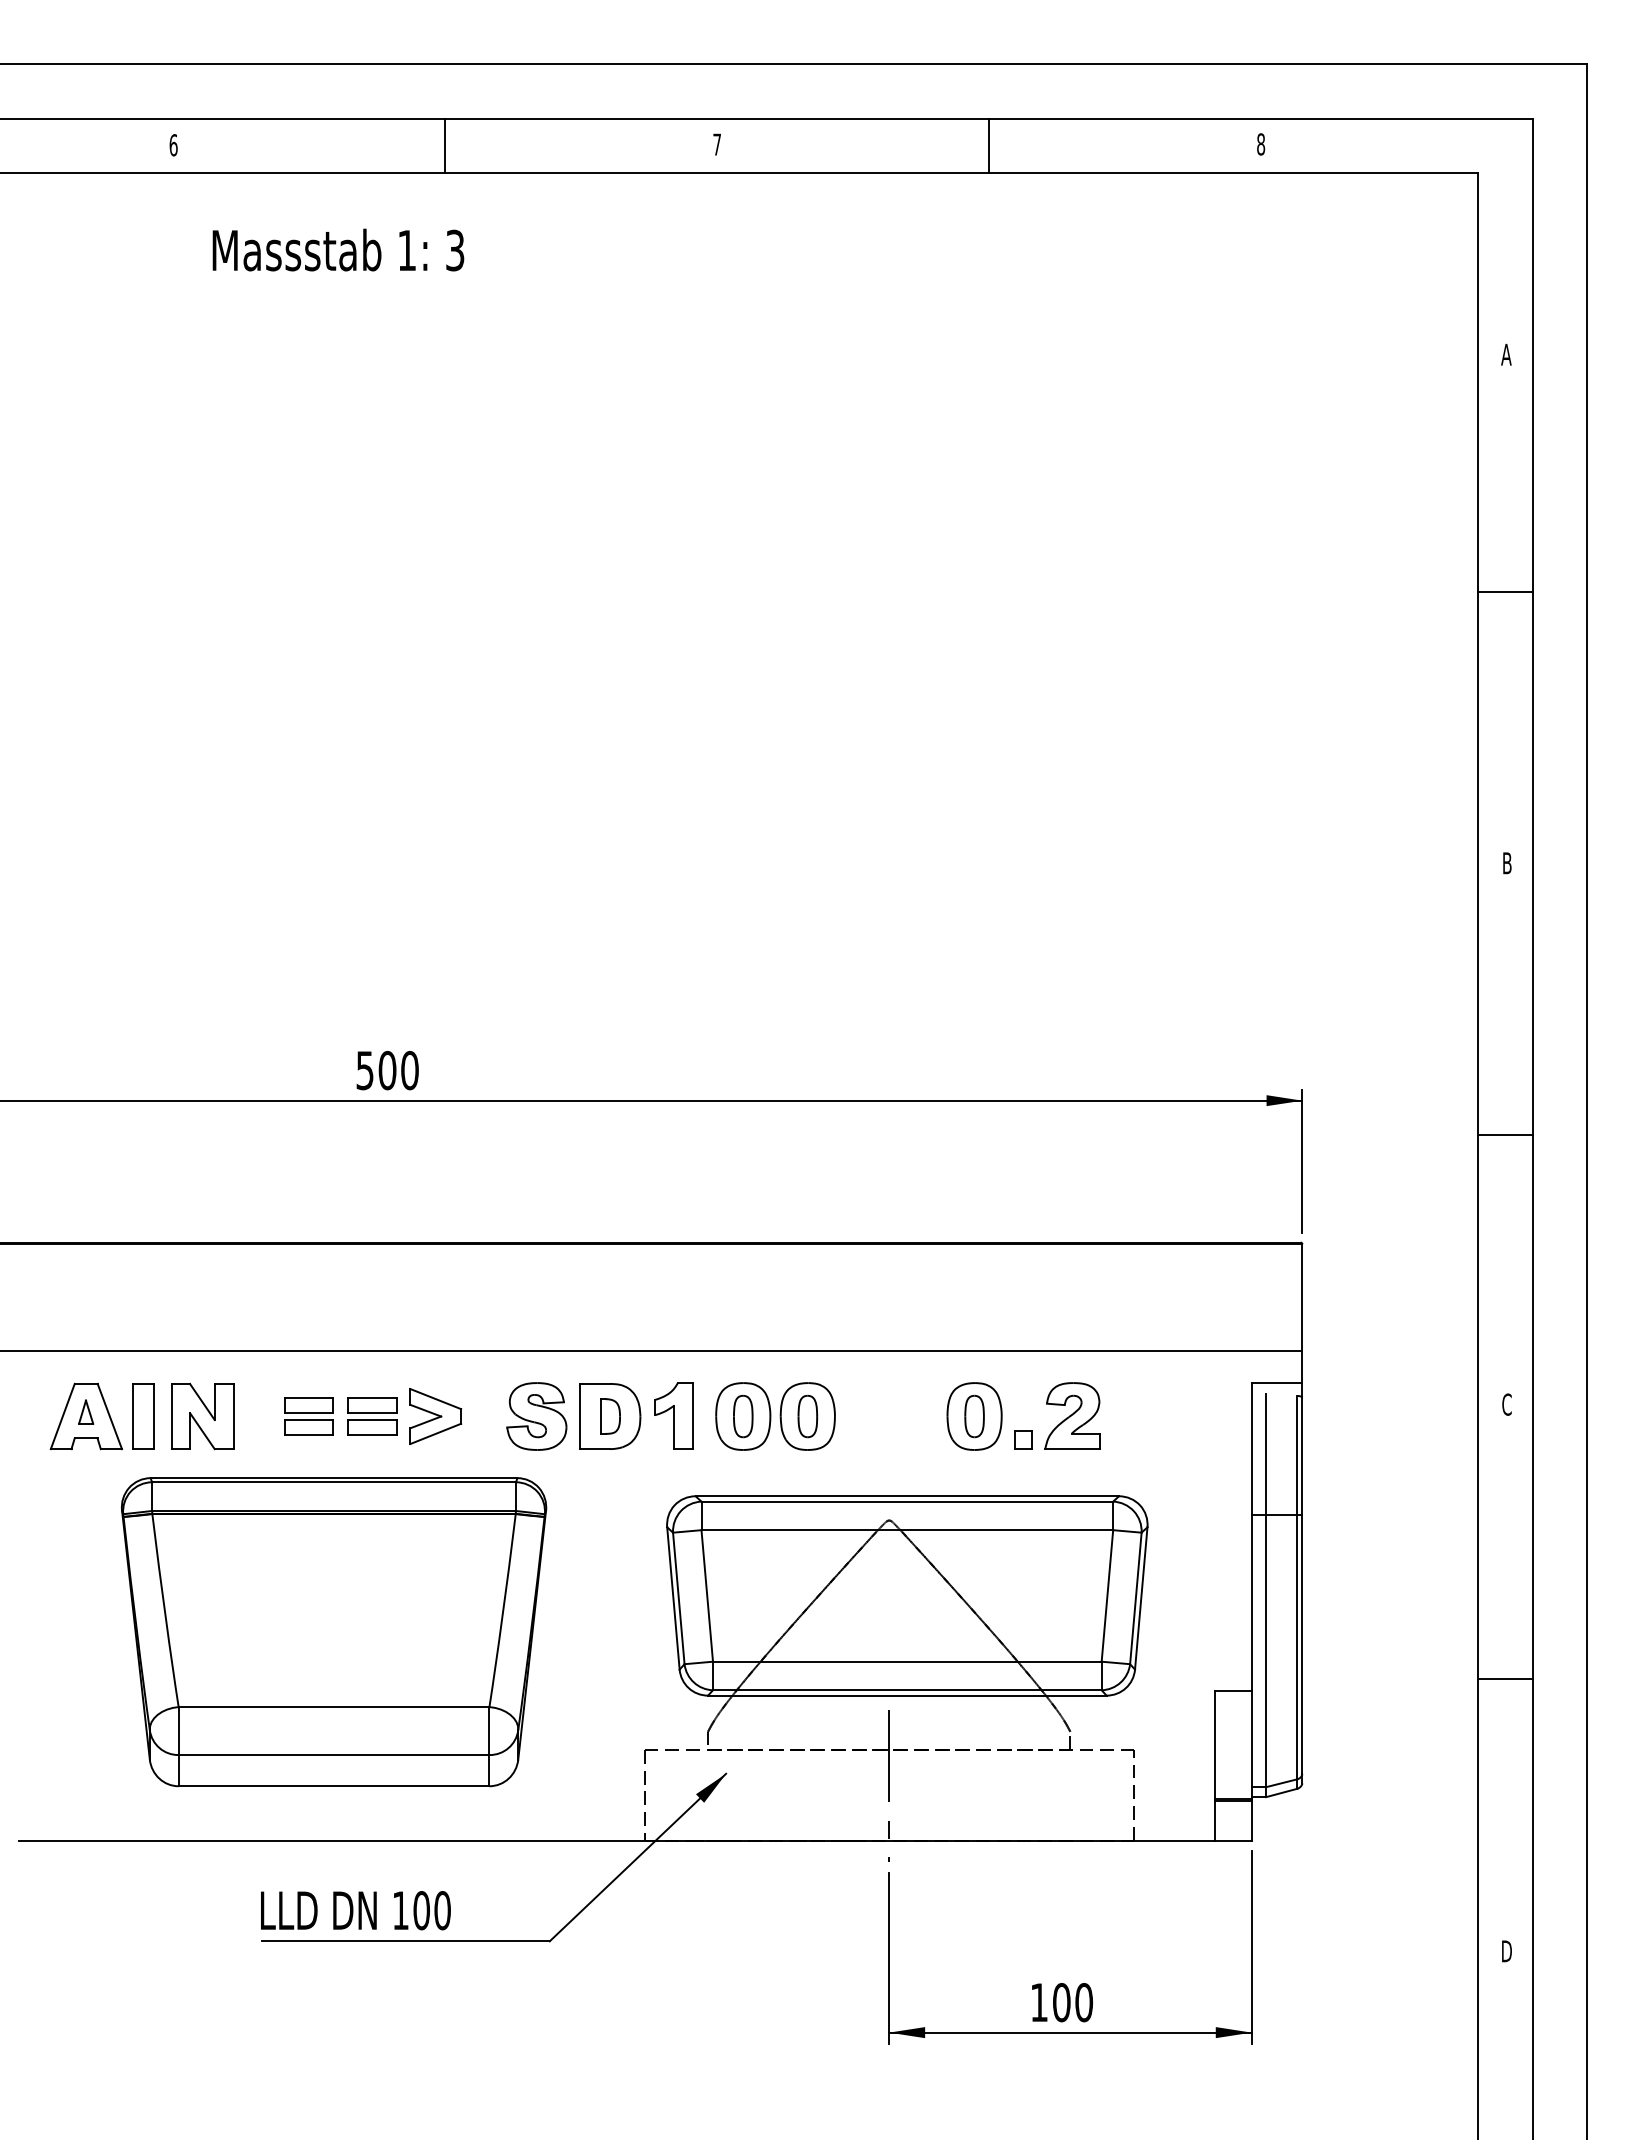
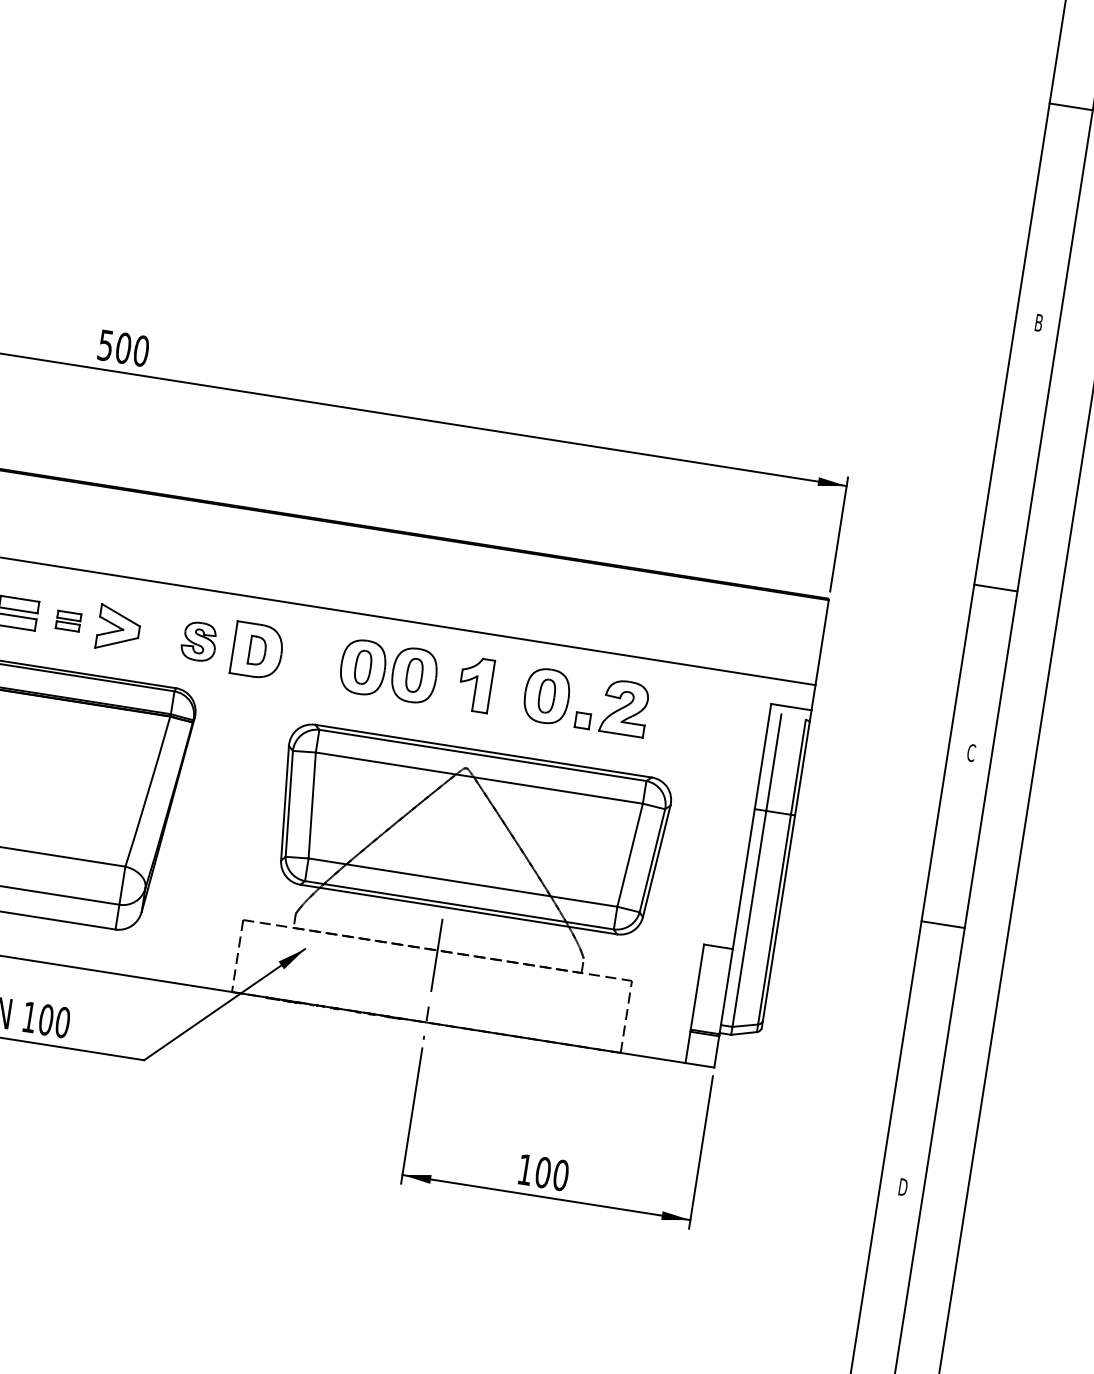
line: (1505, 1135) -> (995, 588), moved
part: (673, 1415) -> (475, 684), moved
part: (372, 1416) -> (68, 621), size x0.6
part: (536, 1416) -> (198, 641), size x0.7
line: (1505, 1679) -> (943, 925), moved

